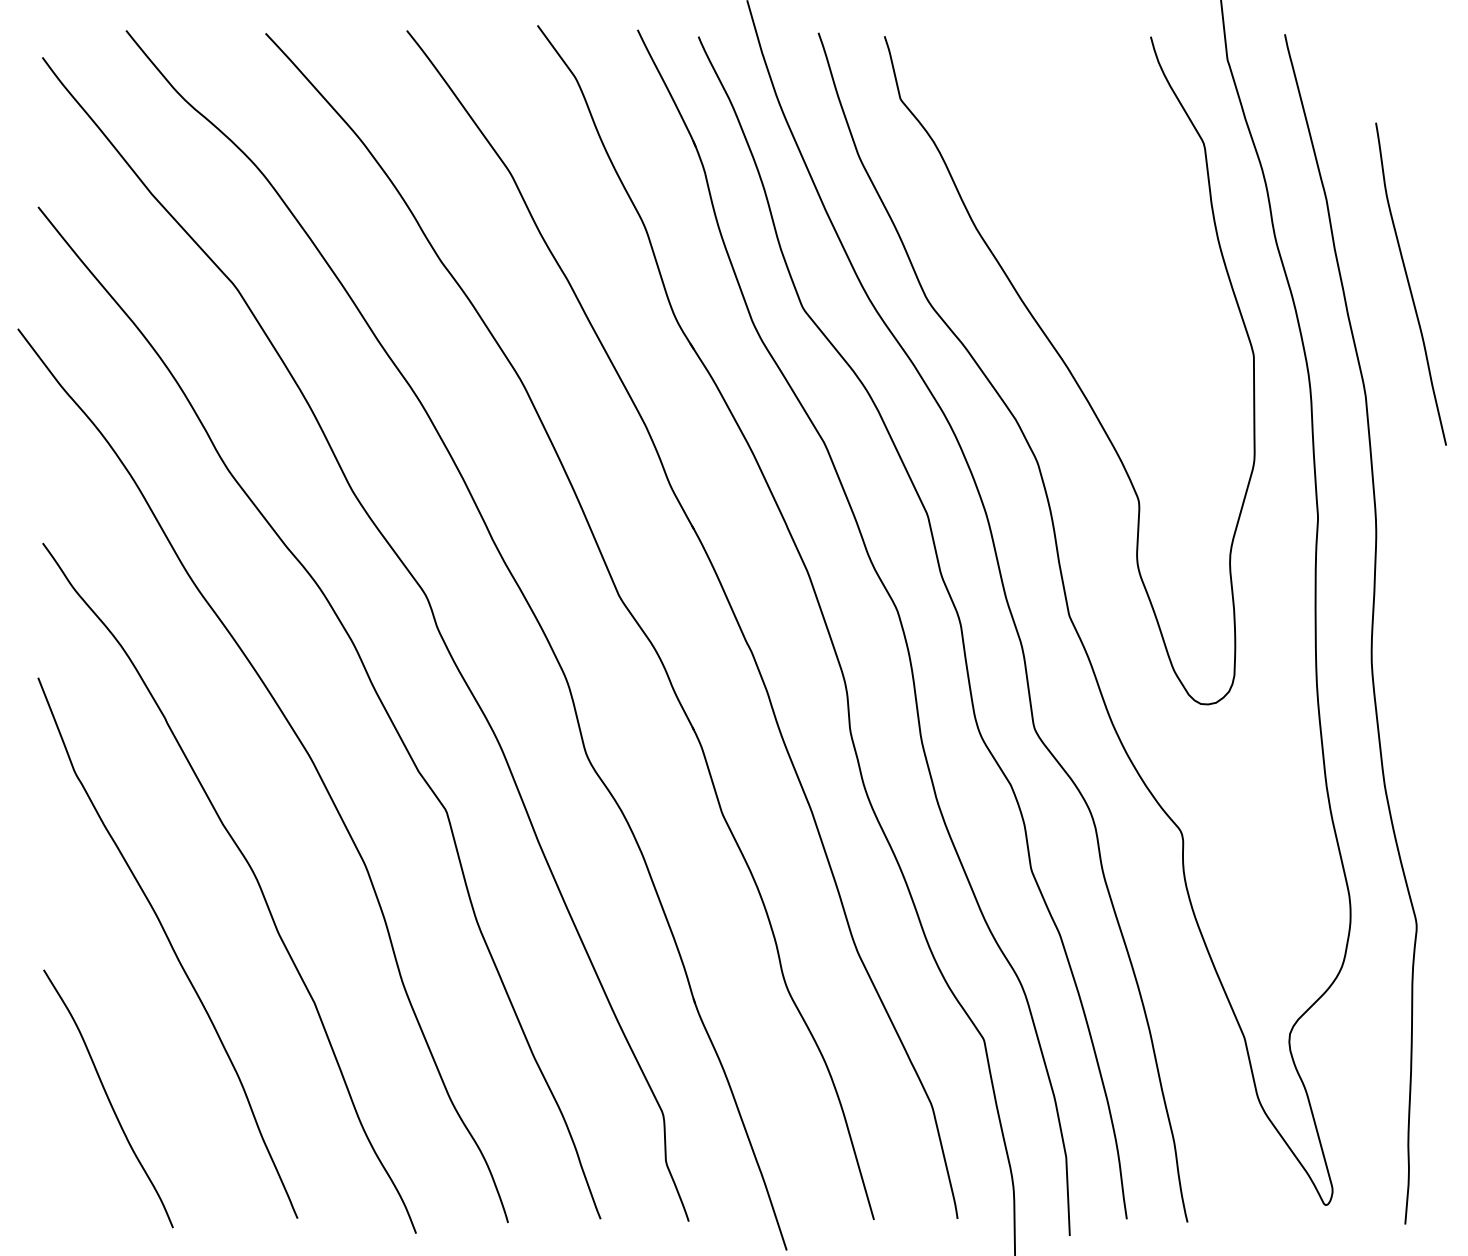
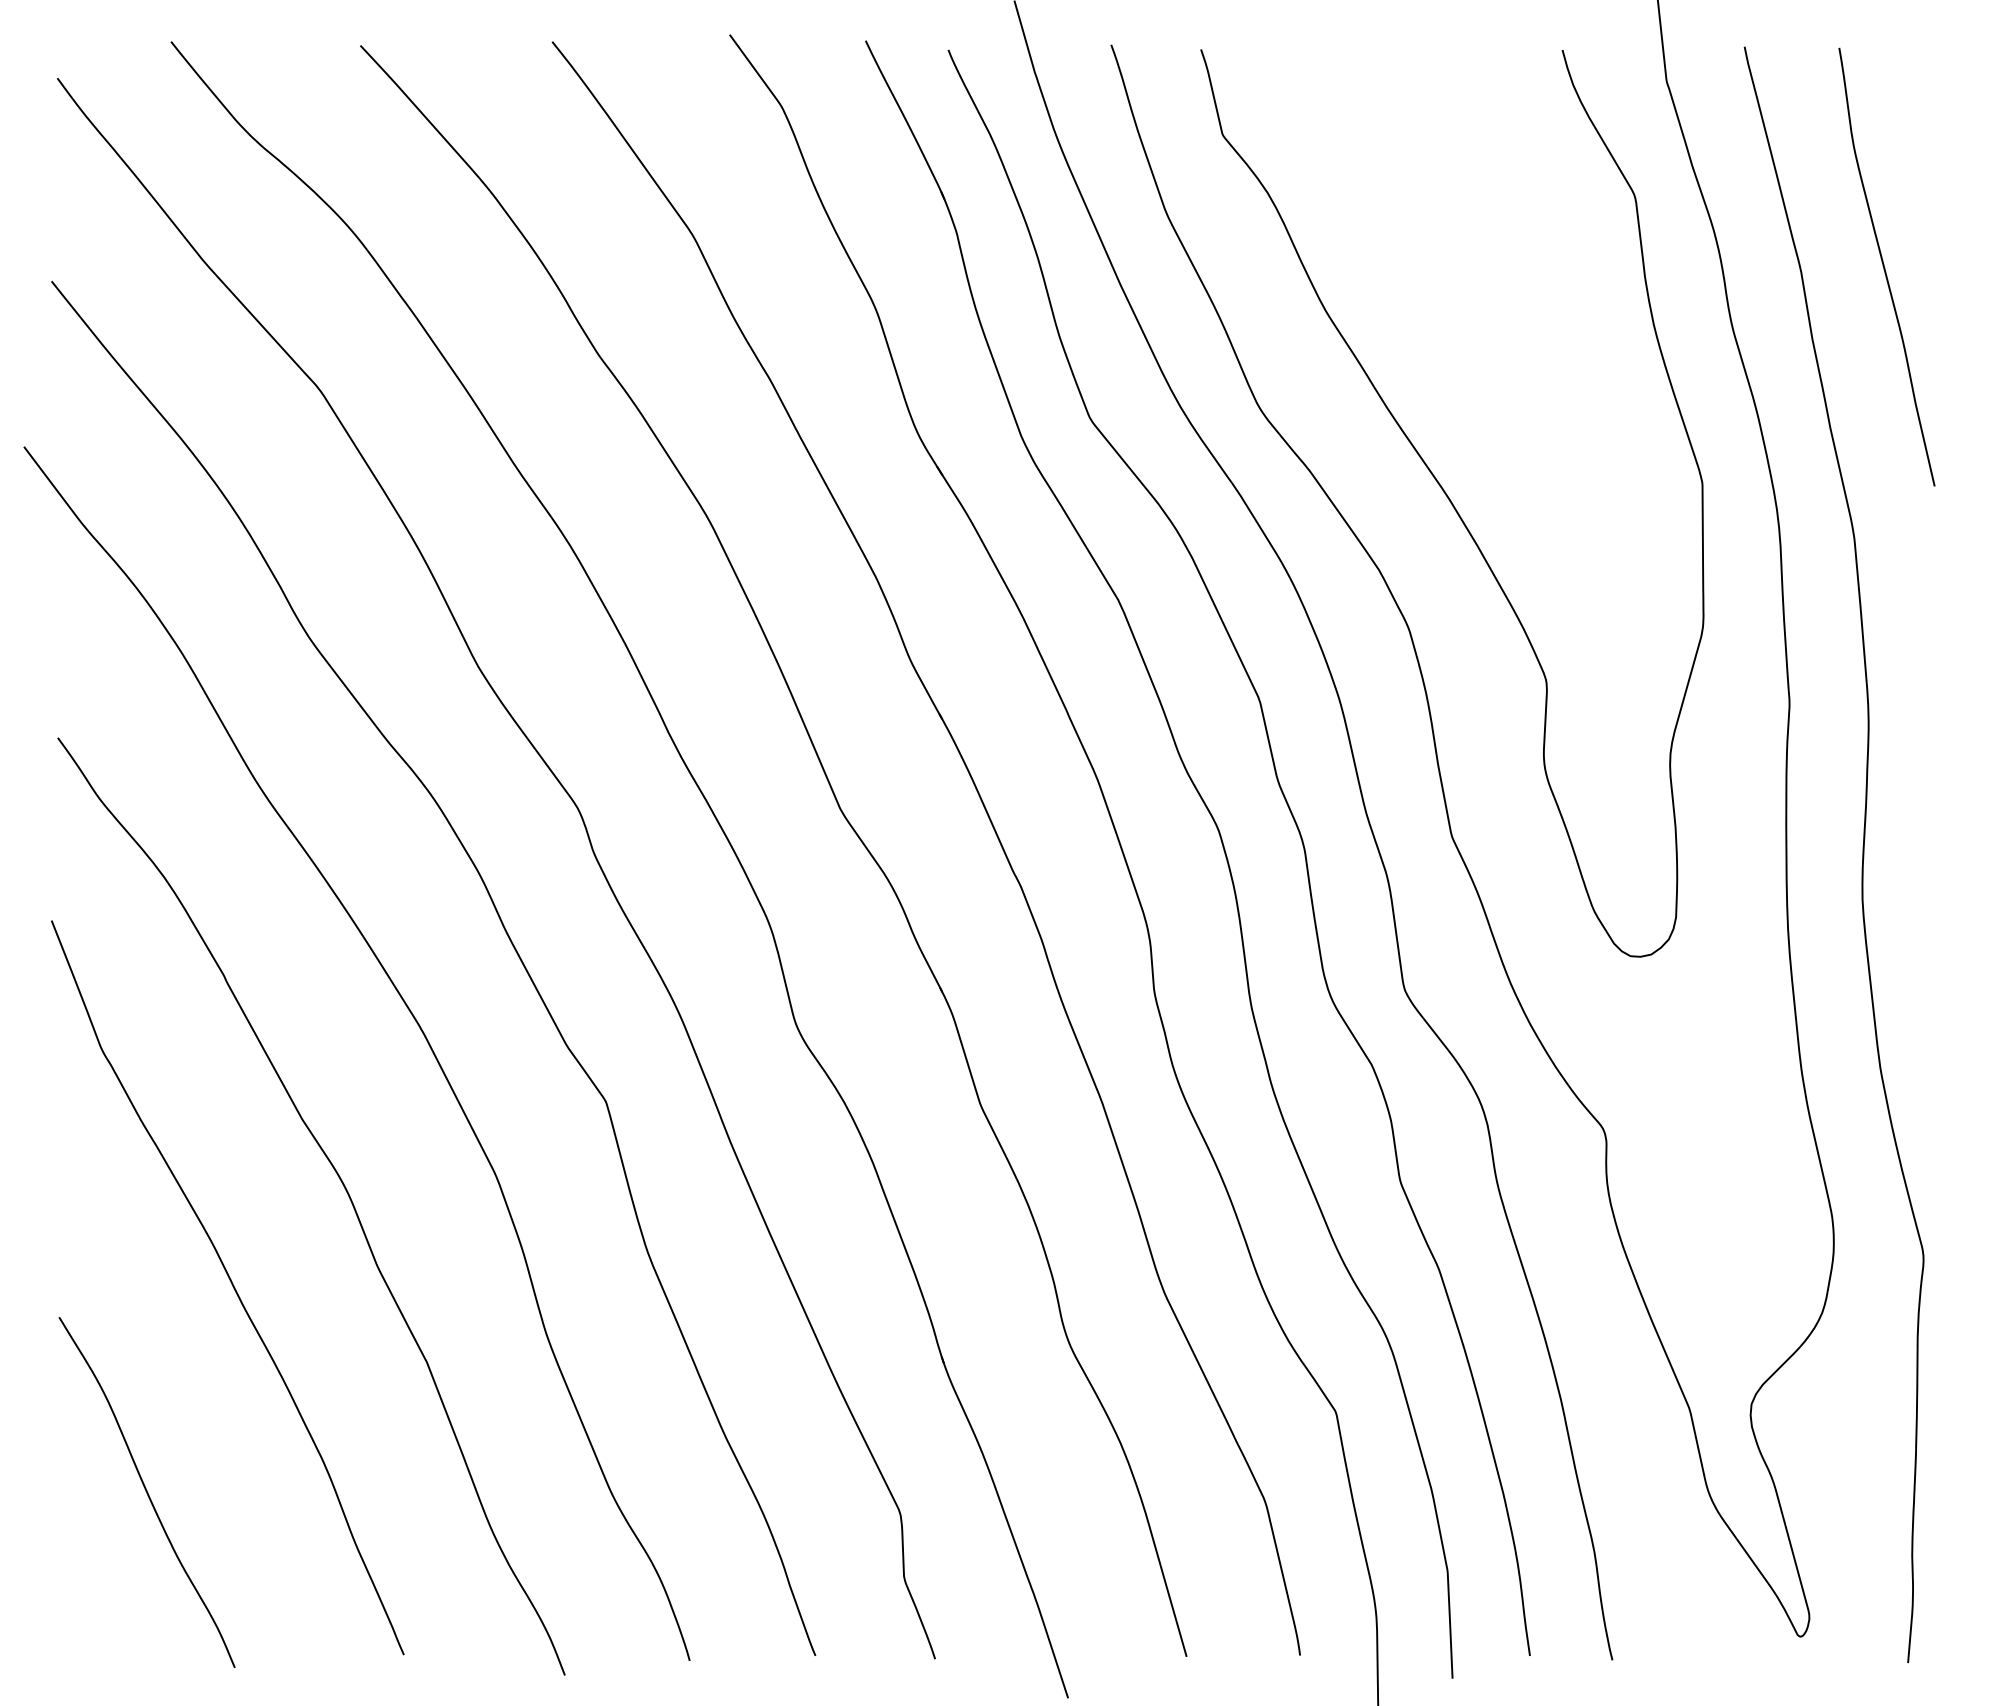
curve: (1409, 283) -> (1884, 266), moved

